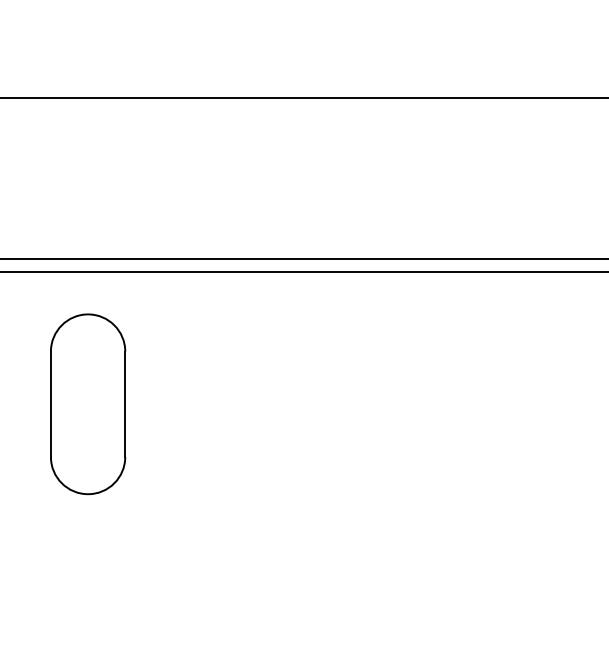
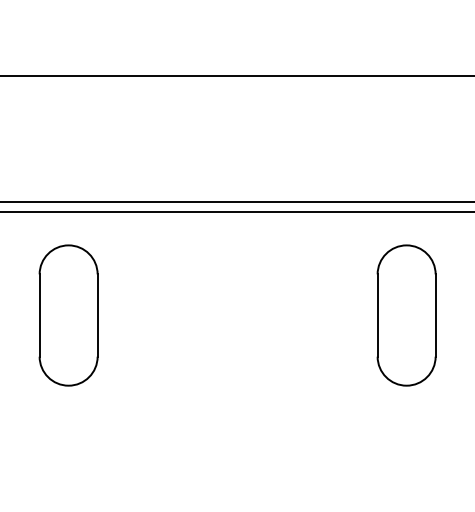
part: (521, 404) -> (406, 315), added

